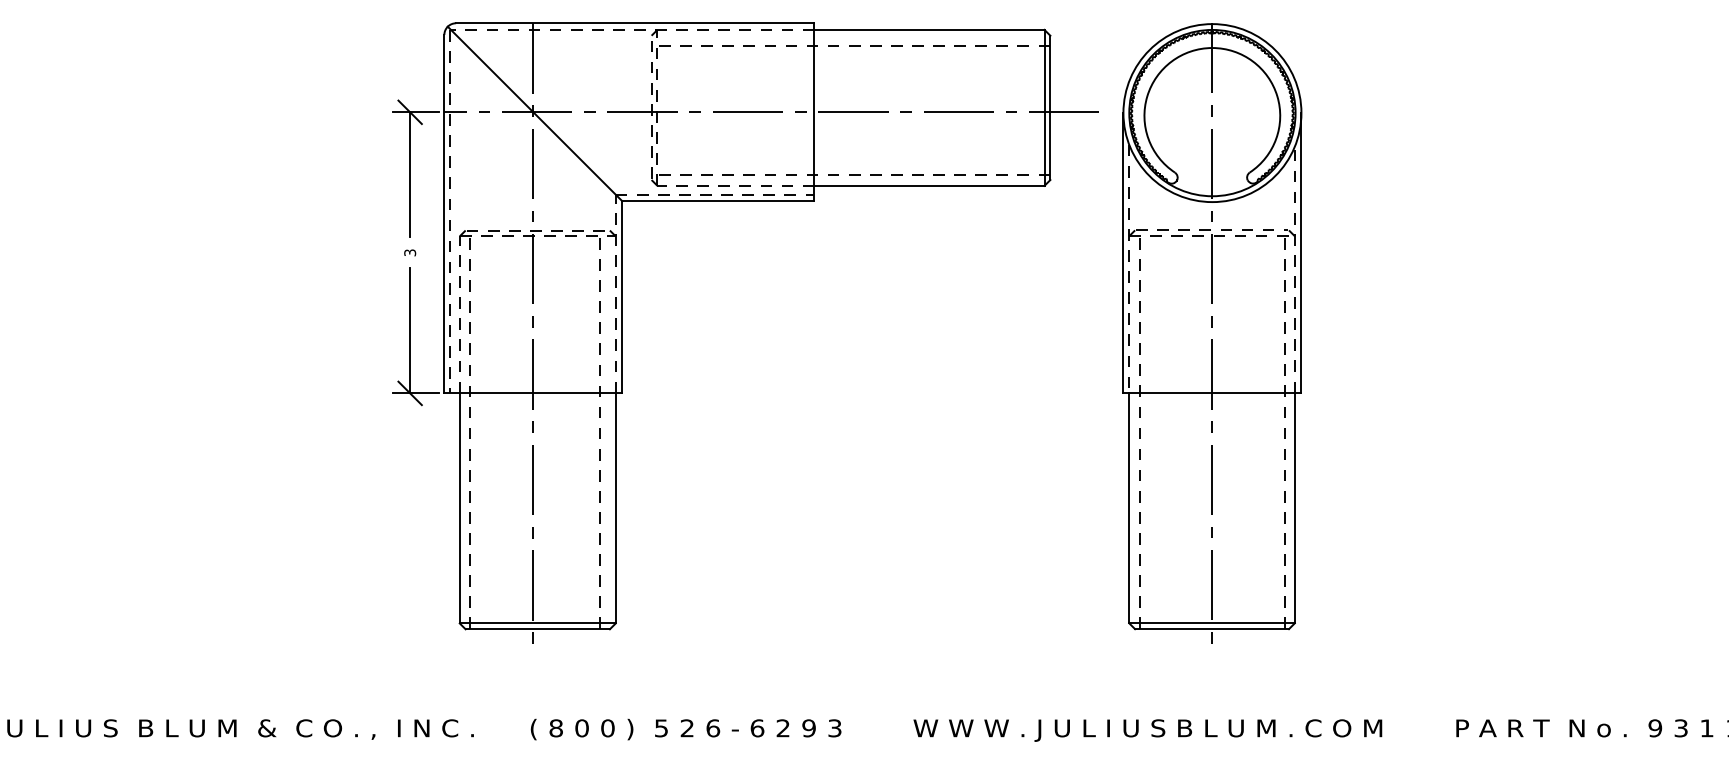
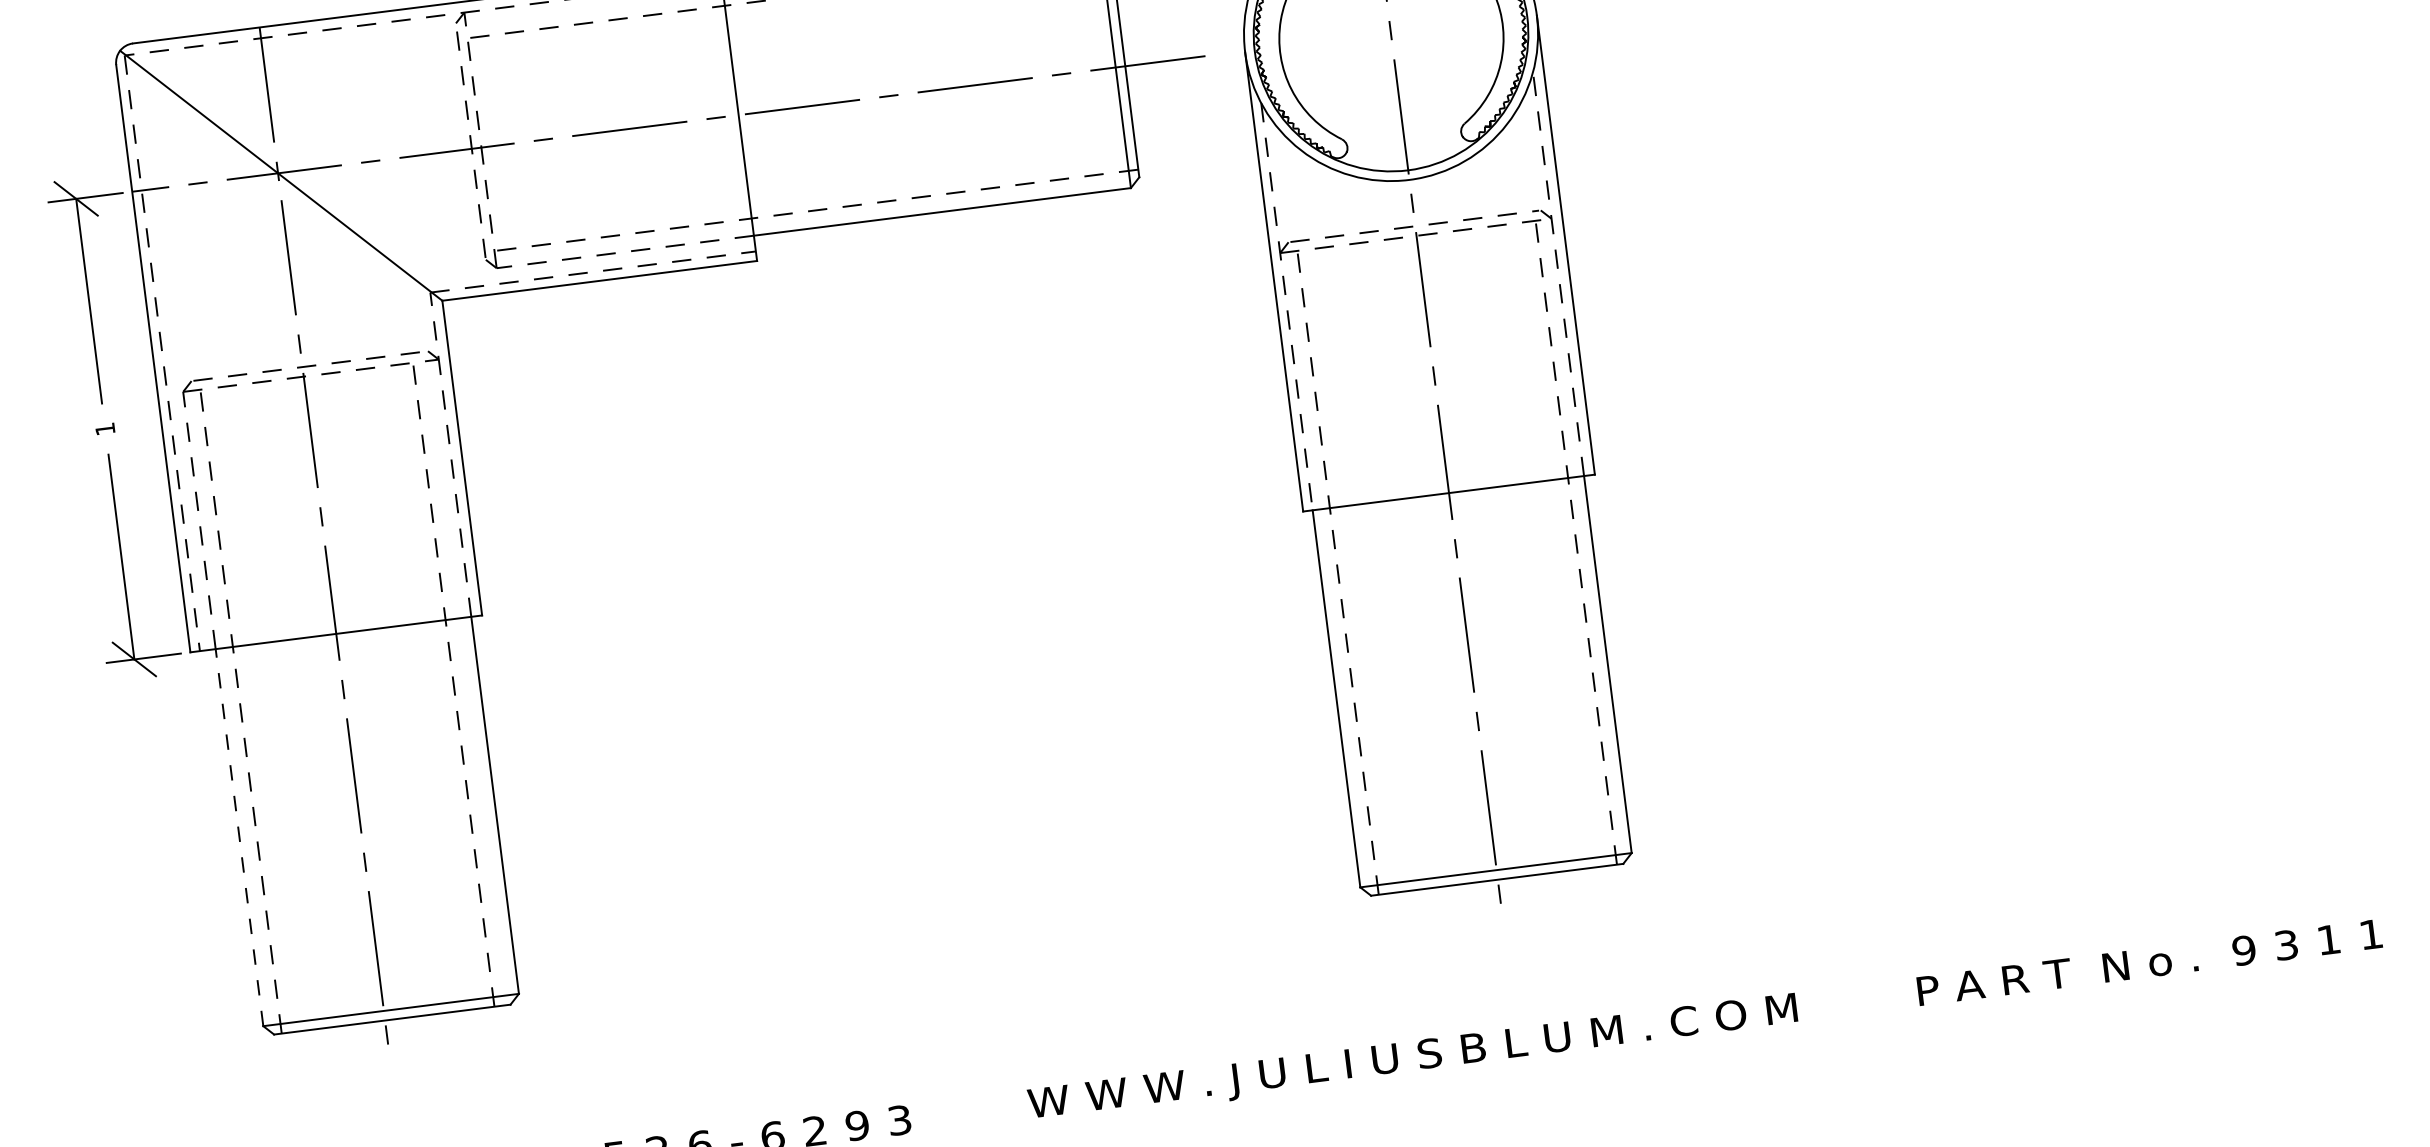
text: (410, 252) -> (105, 428), 3 -> 1
line: (459, 507) -> (238, 836), solid -> dashed

